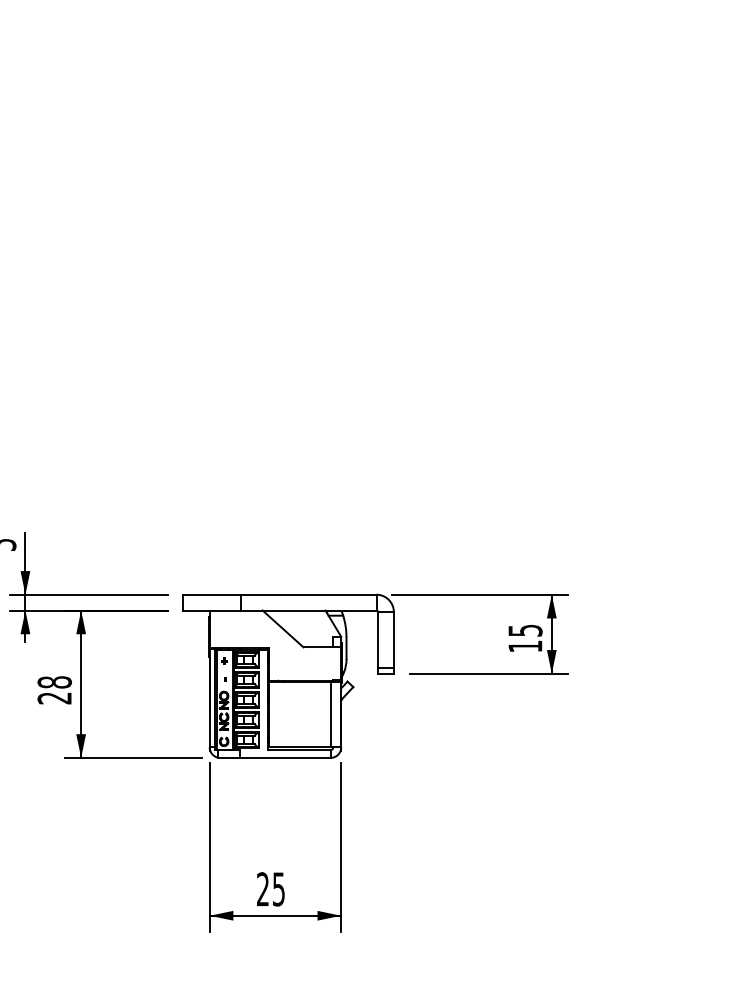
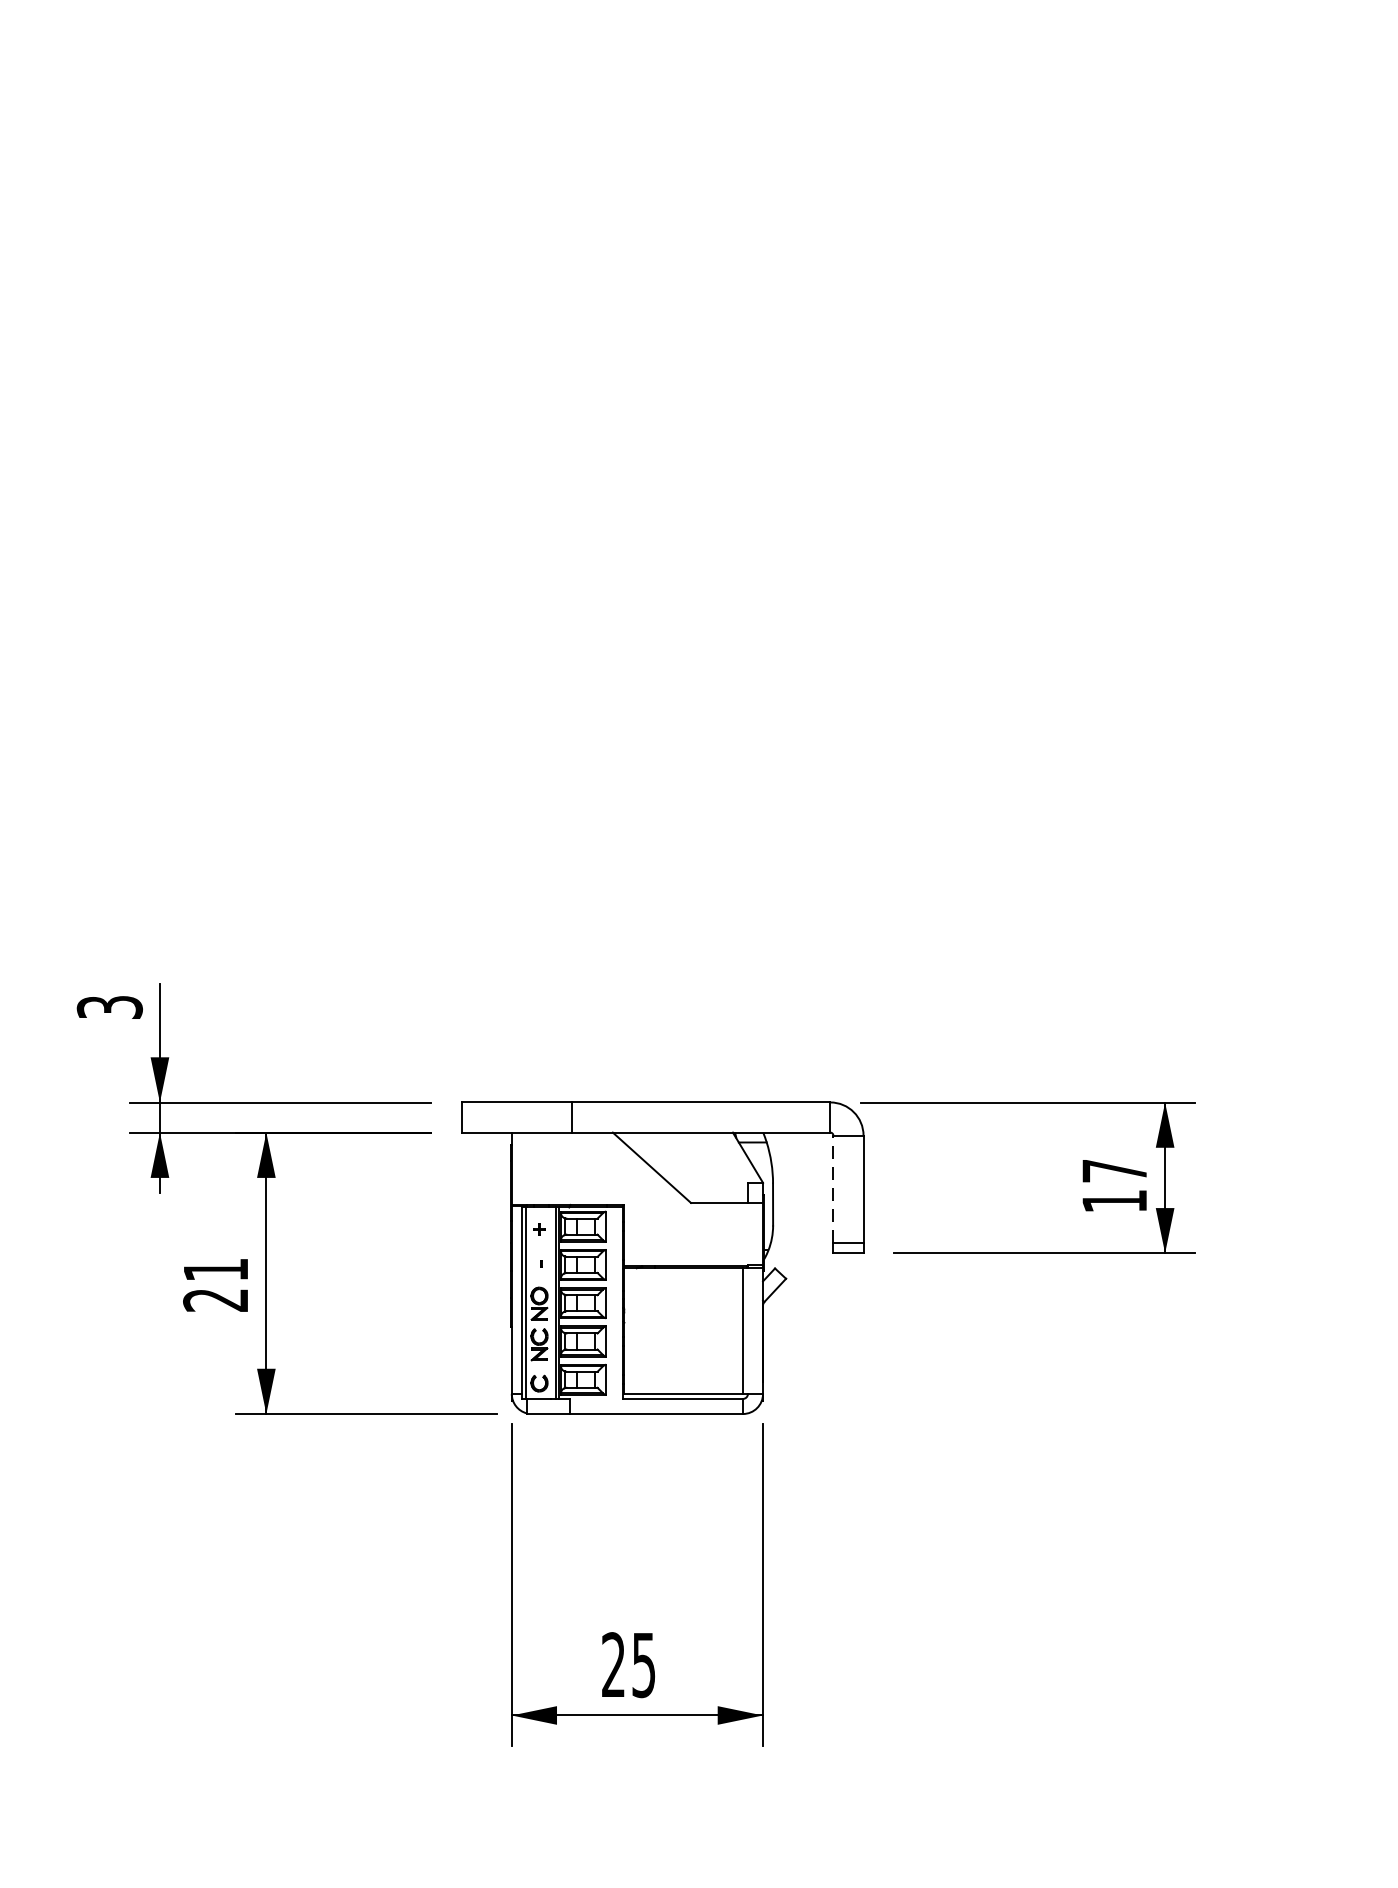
text: (525, 630) -> (1114, 1170), 15 -> 17
line: (378, 639) -> (834, 1187), solid -> dashed
text: (54, 682) -> (215, 1270), 28 -> 21

